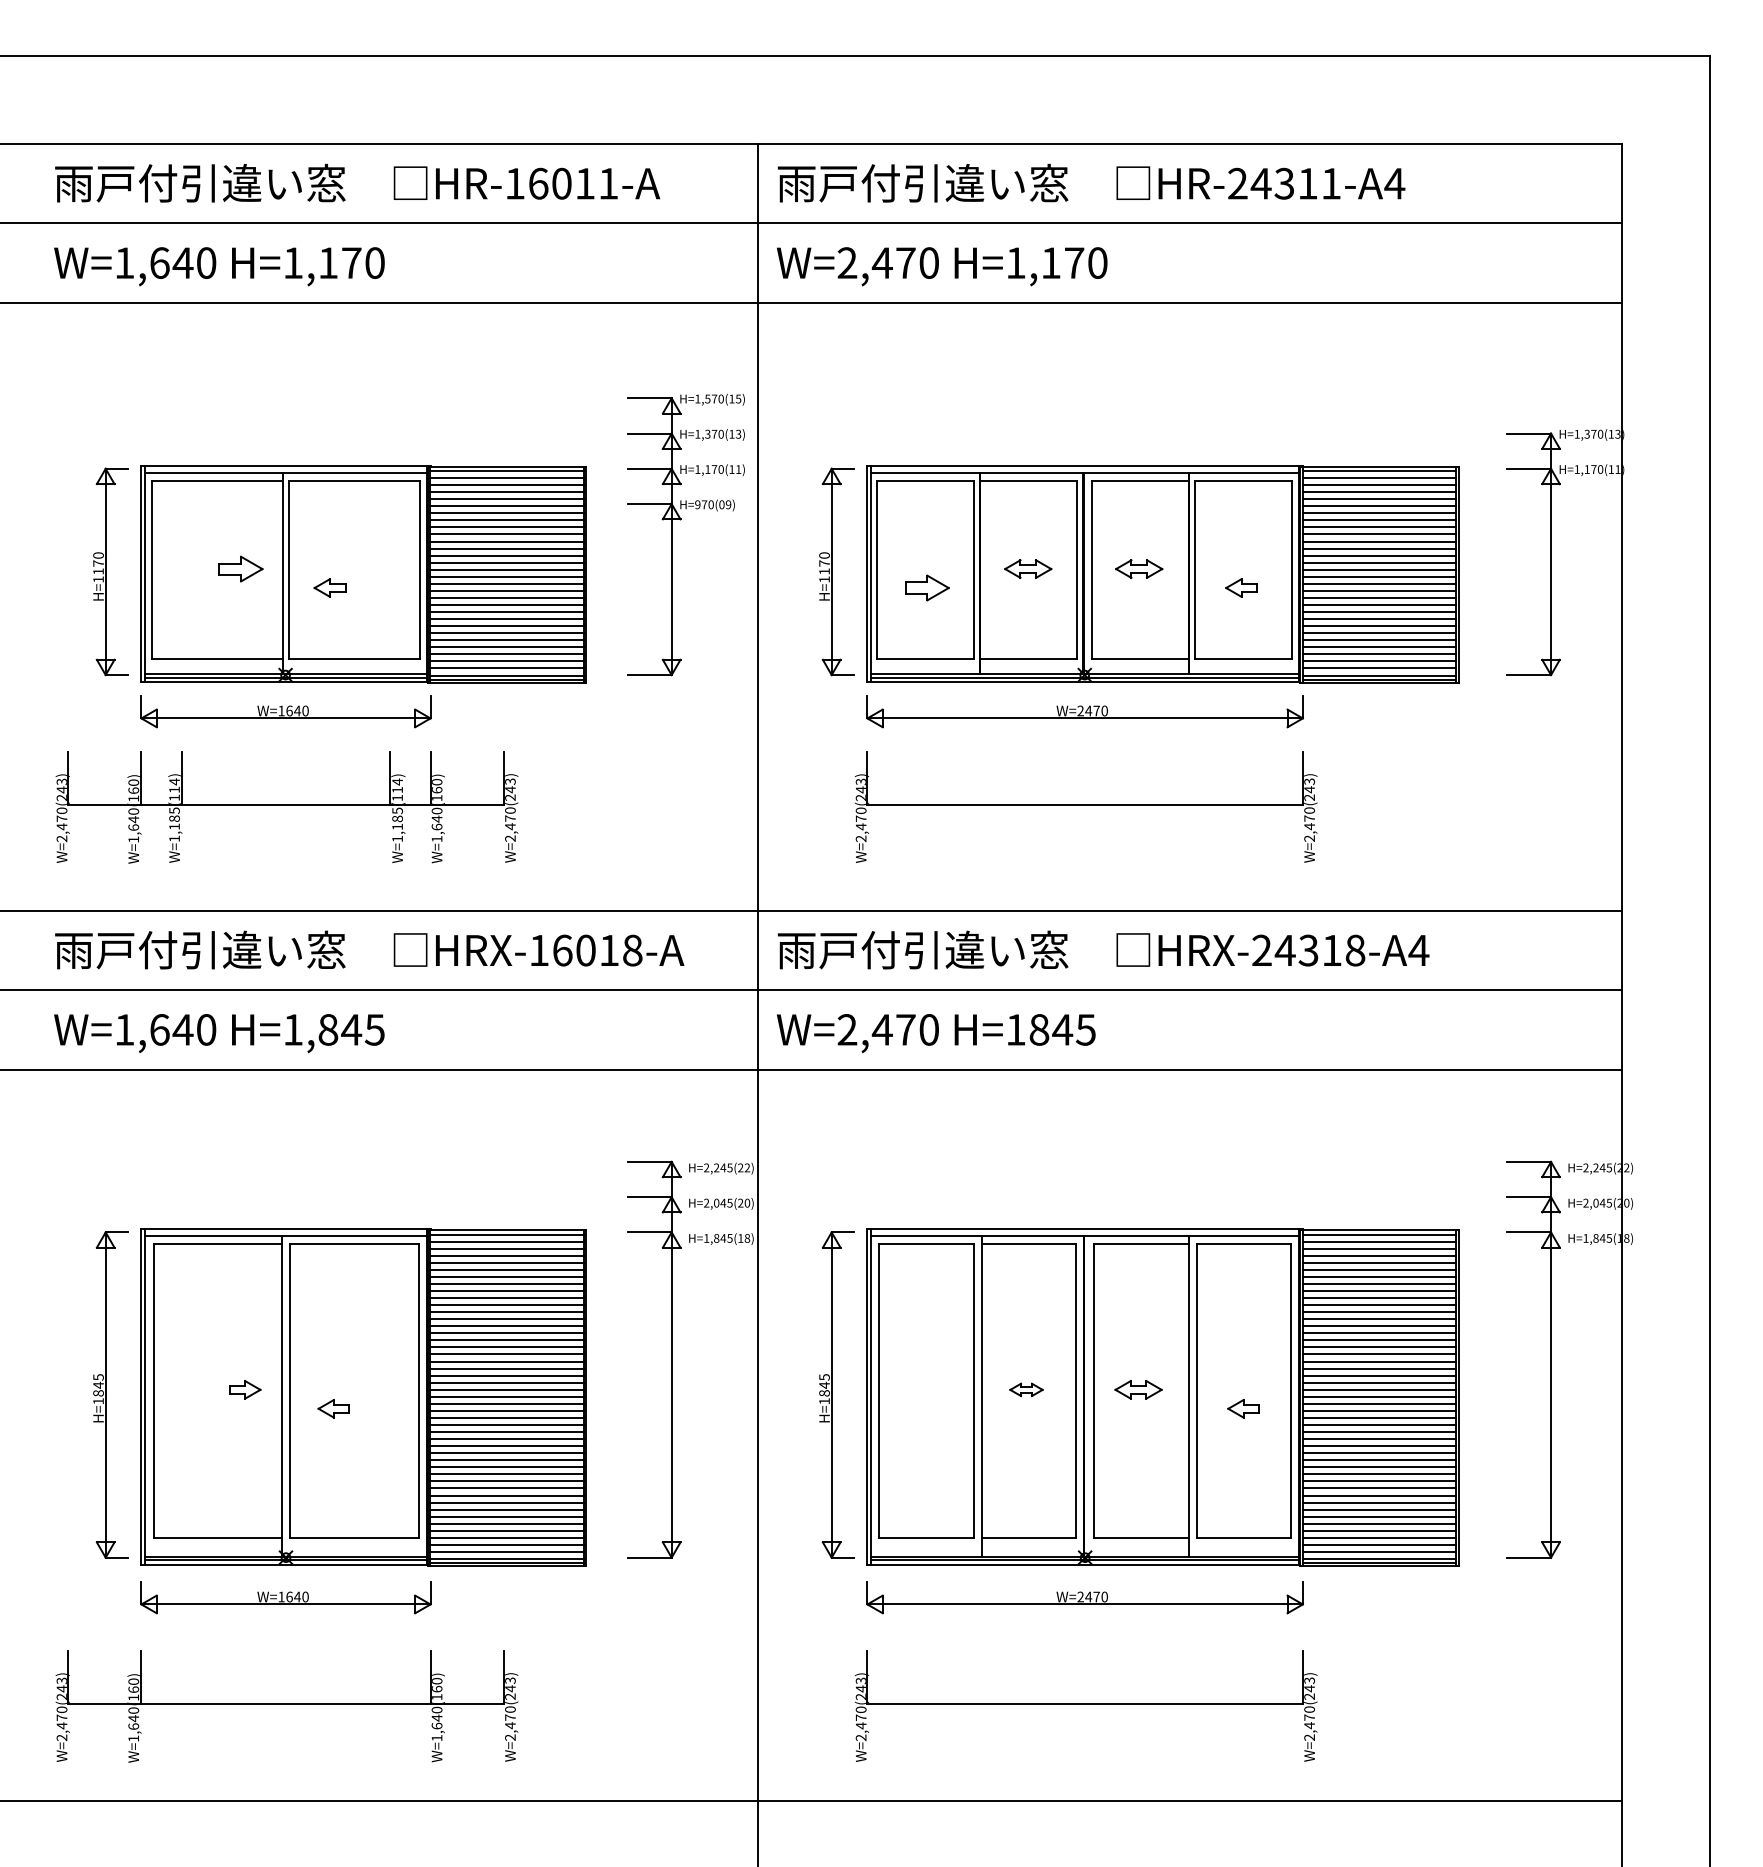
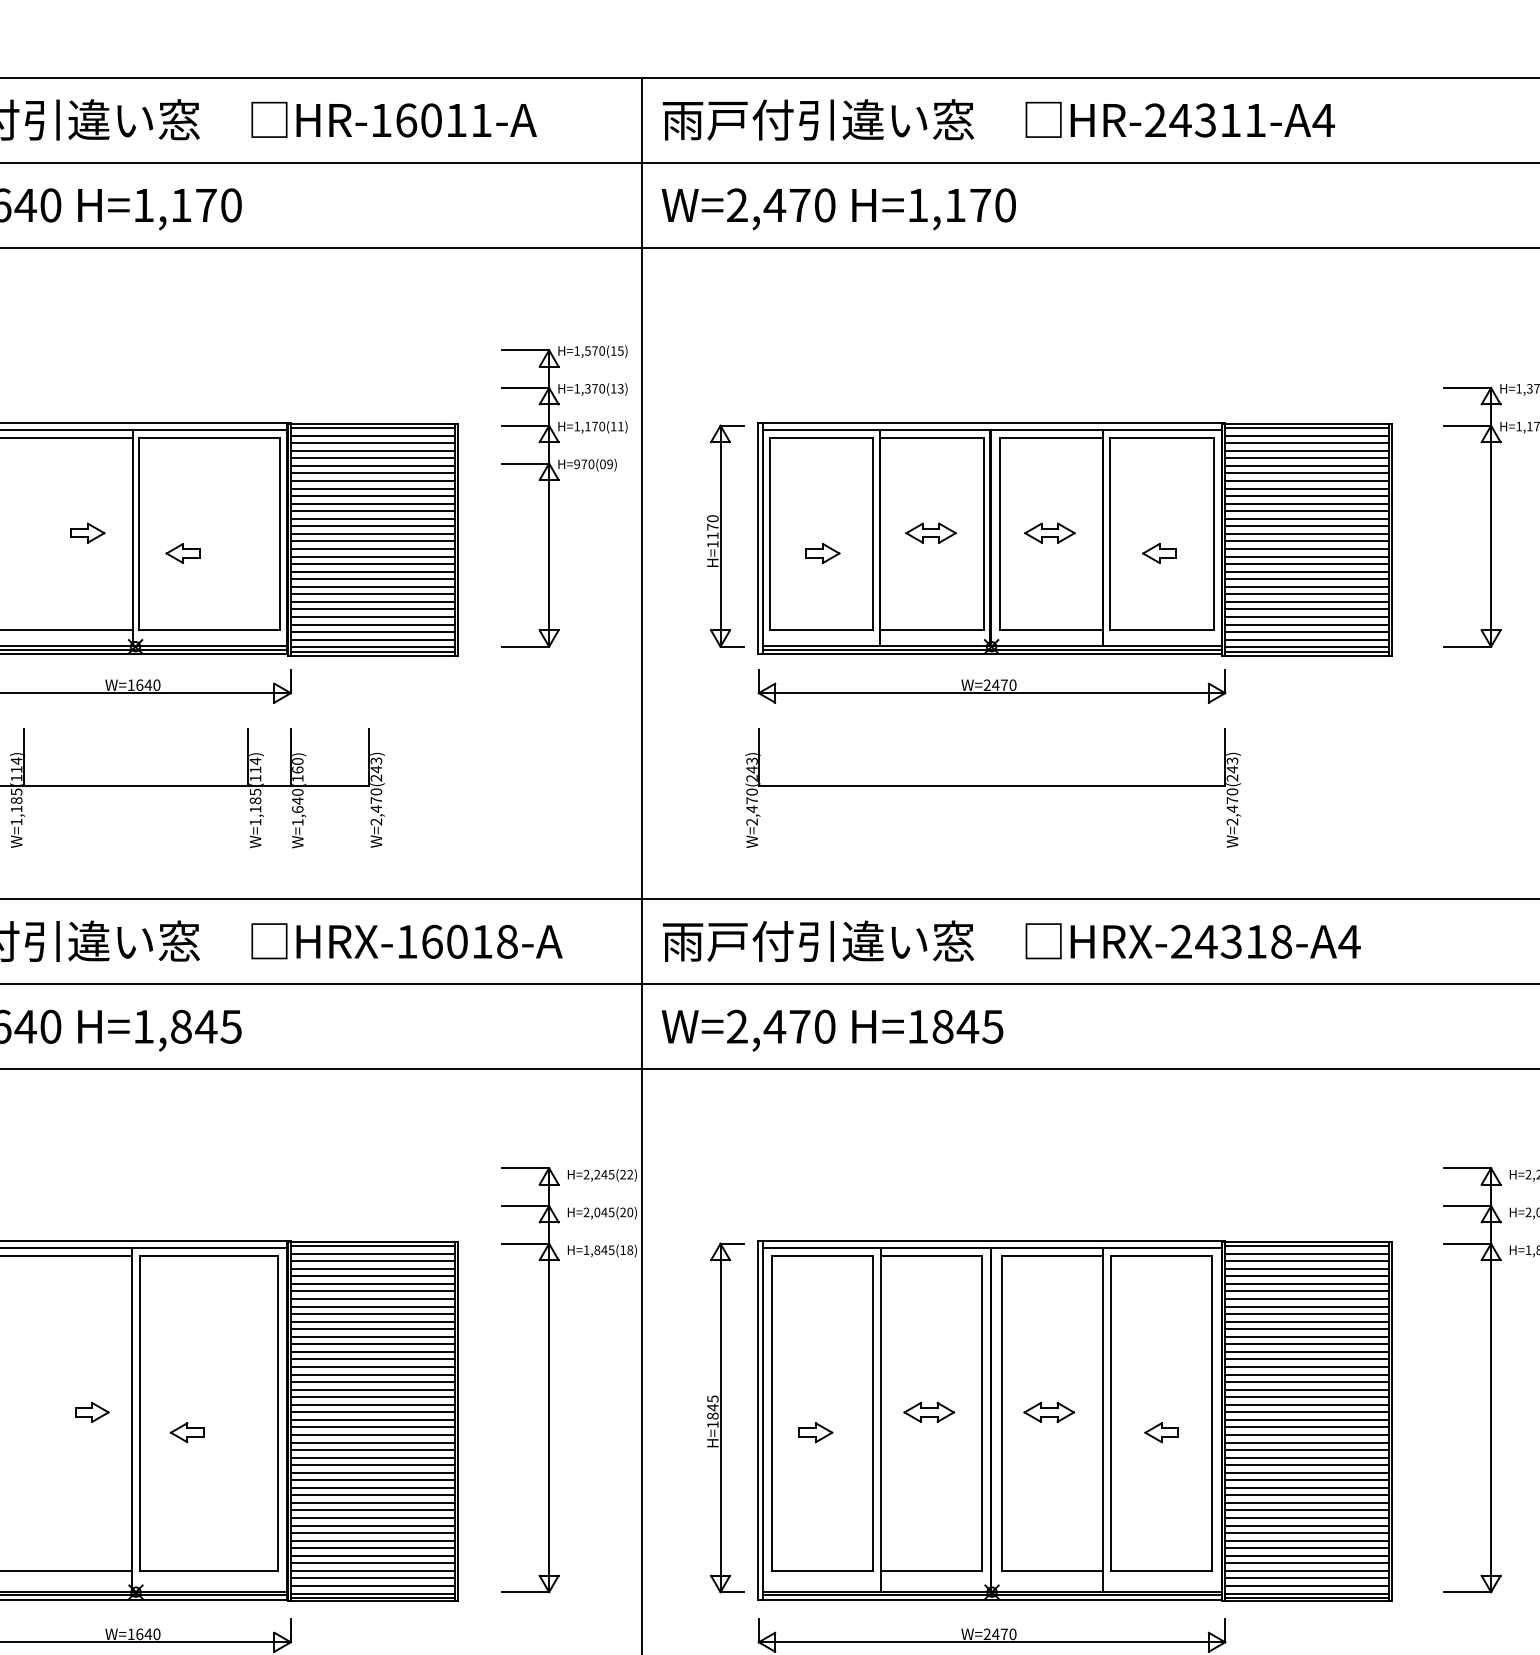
part: (241, 568) -> (88, 532), size x0.71
part: (927, 587) -> (823, 552), size x0.71
part: (1026, 1389) -> (929, 1412), size x1.43
part: (920, 1408) -> (815, 1432), added

